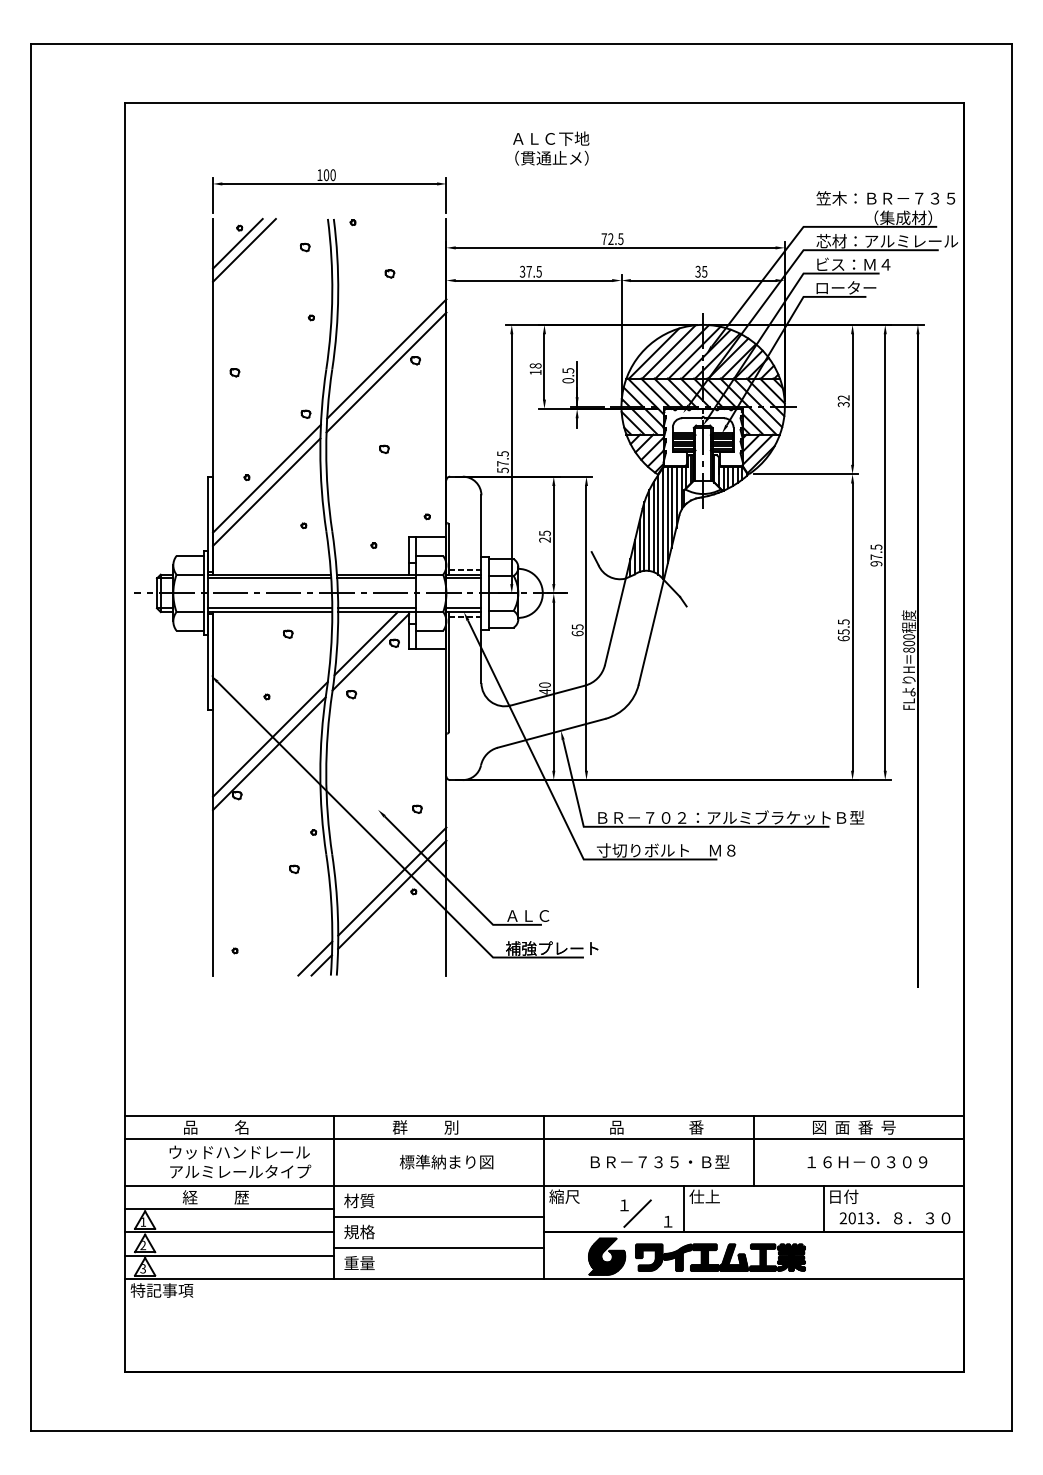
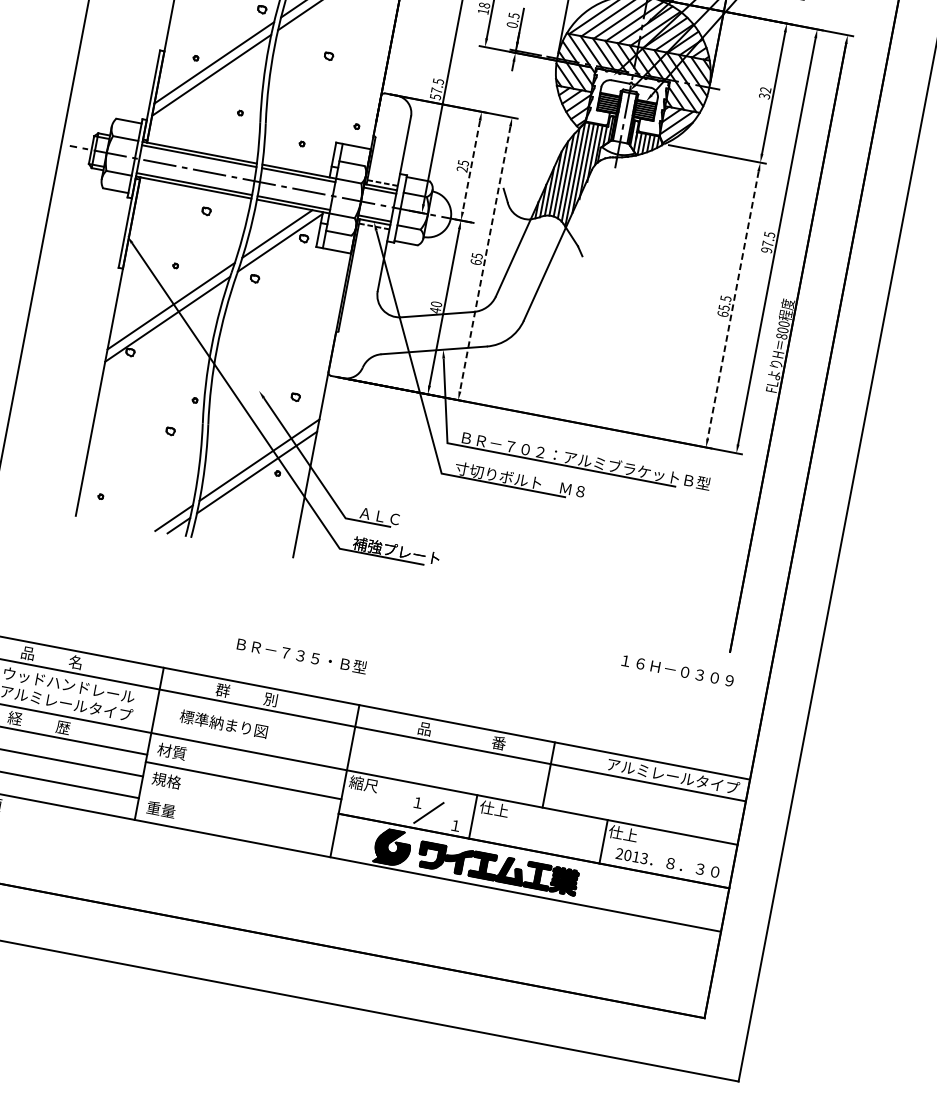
line: (553, 535) -> (471, 166), solid -> dashed
line: (852, 627) -> (733, 305), solid -> dashed
line: (586, 628) -> (485, 259), solid -> dashed
text: (883, 1127) -> (673, 776), 図  面  番  号 -> アルミレールタイプ
text: (446, 1161) -> (223, 723), moved
text: (659, 1161) -> (301, 655), moved
text: (867, 1162) -> (677, 671), moved
text: (843, 1196) -> (623, 833), 日付 -> 仕上
line: (439, 1247) -> (238, 809), removed

